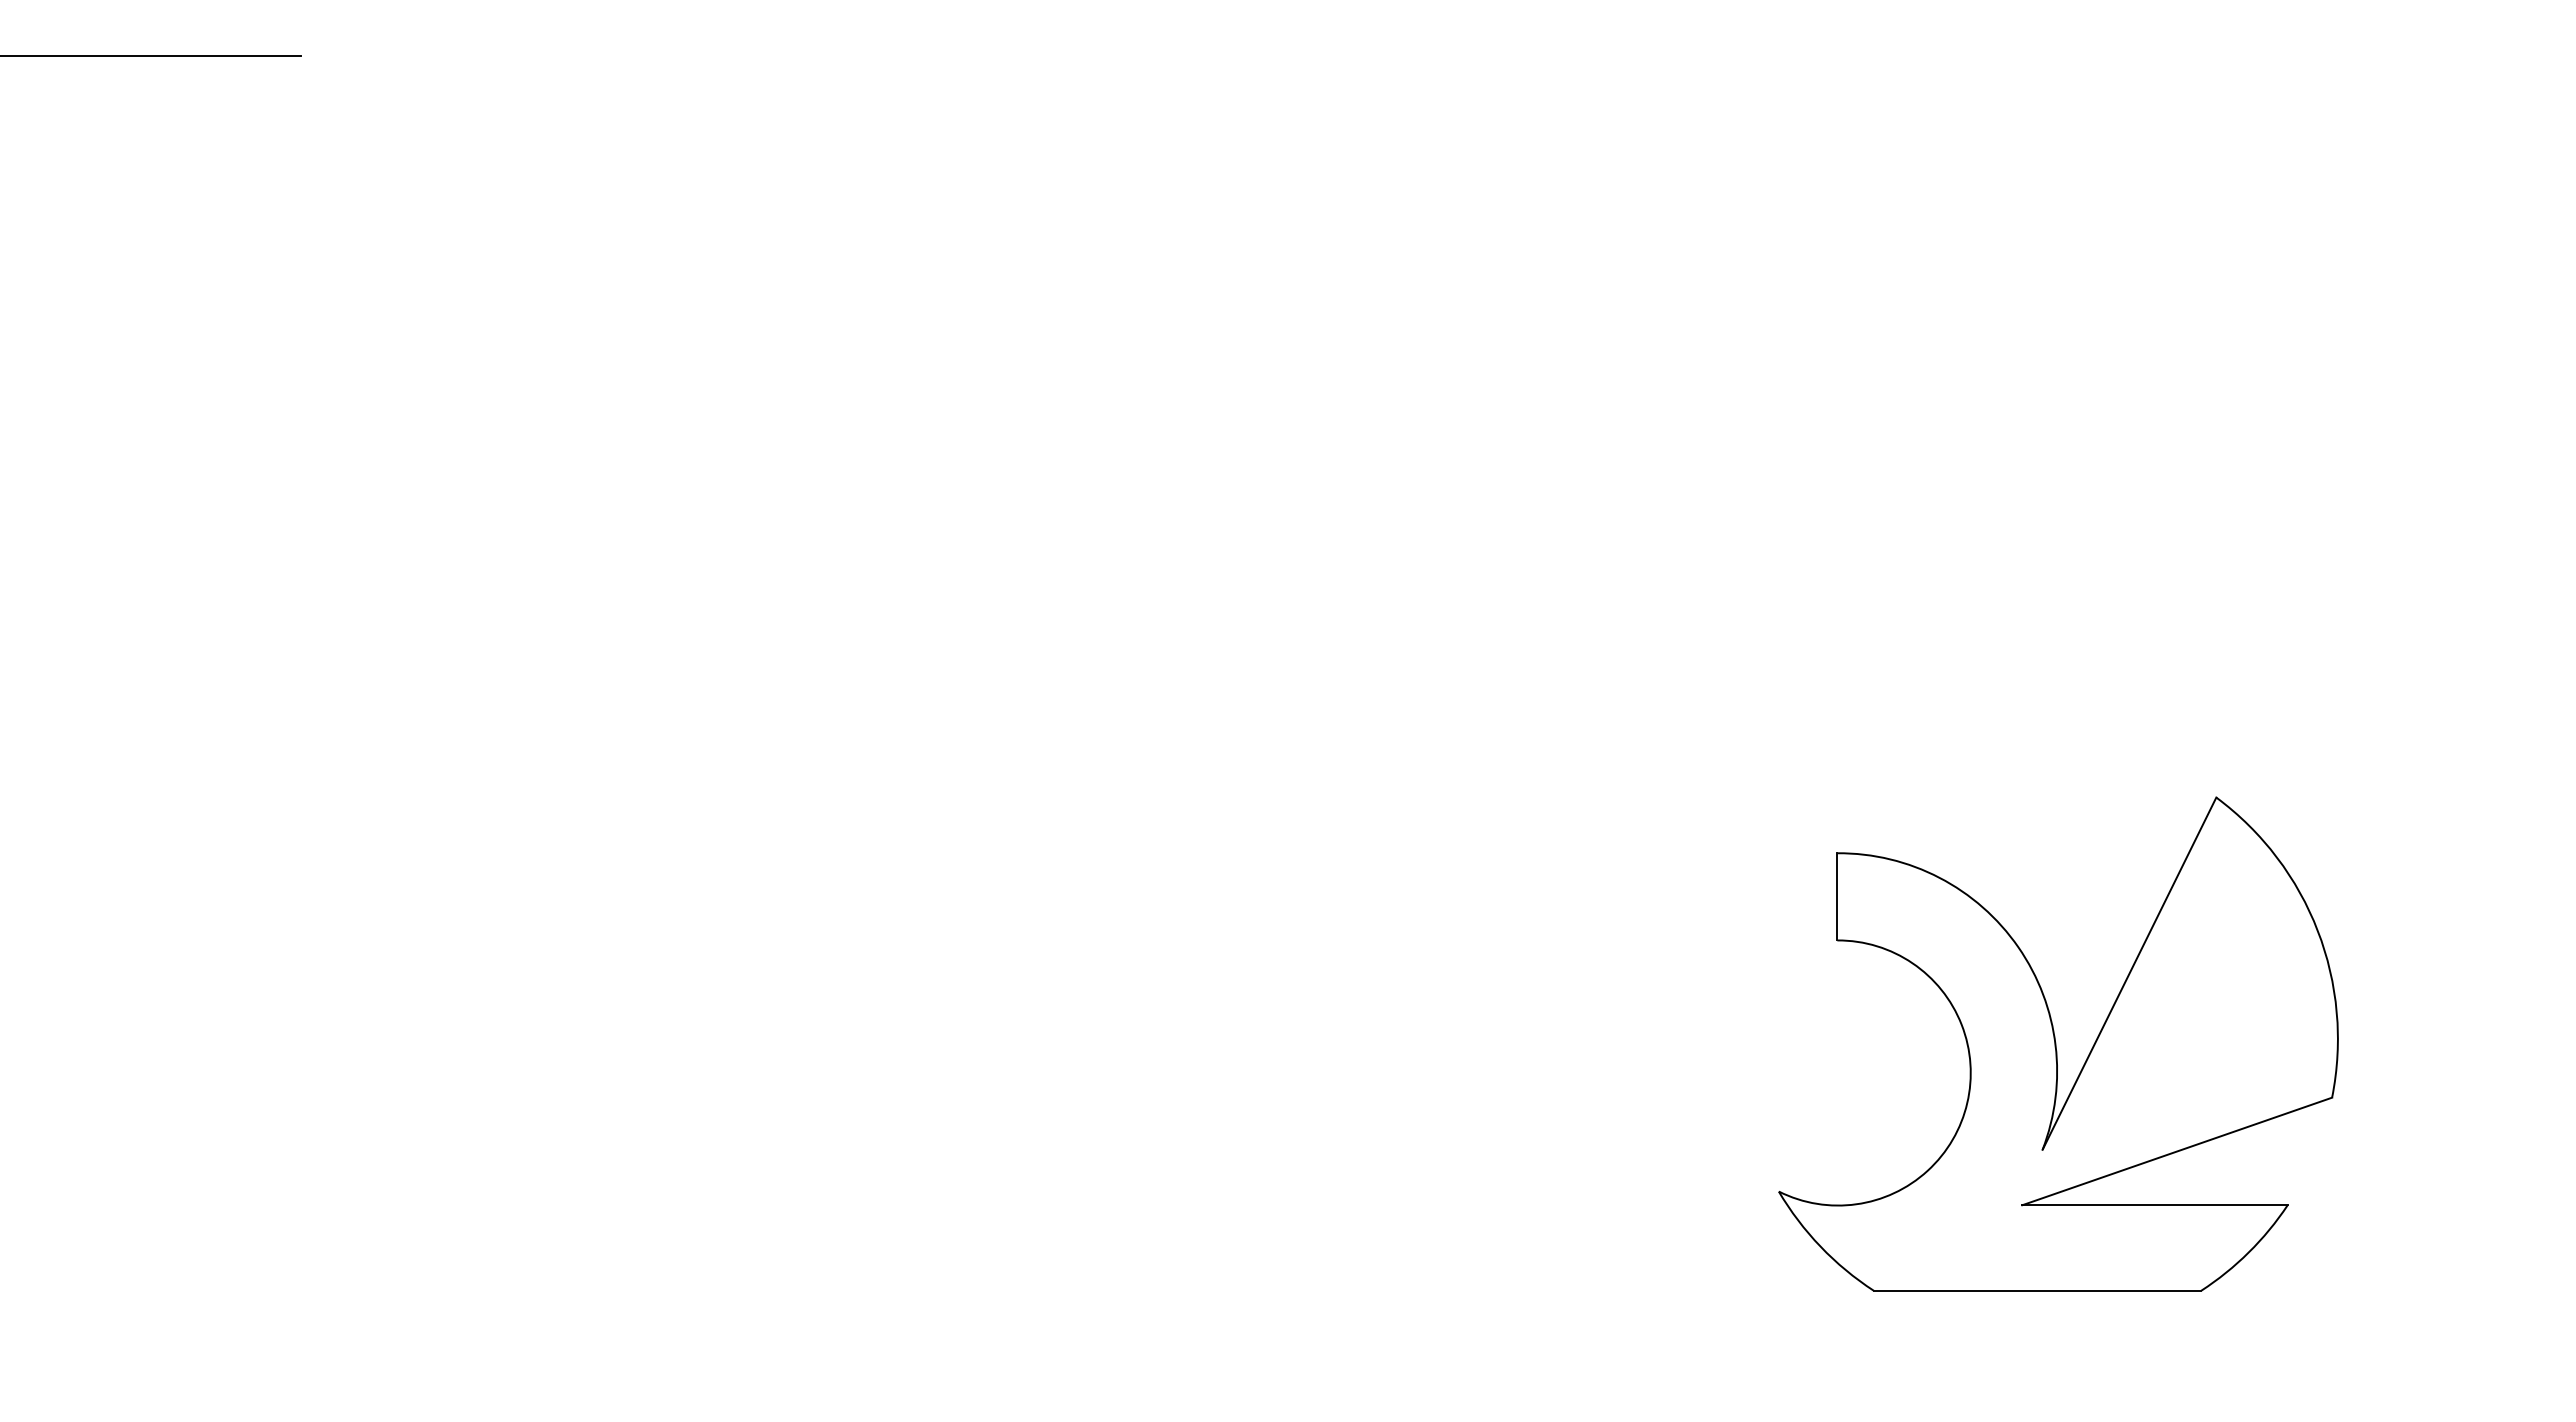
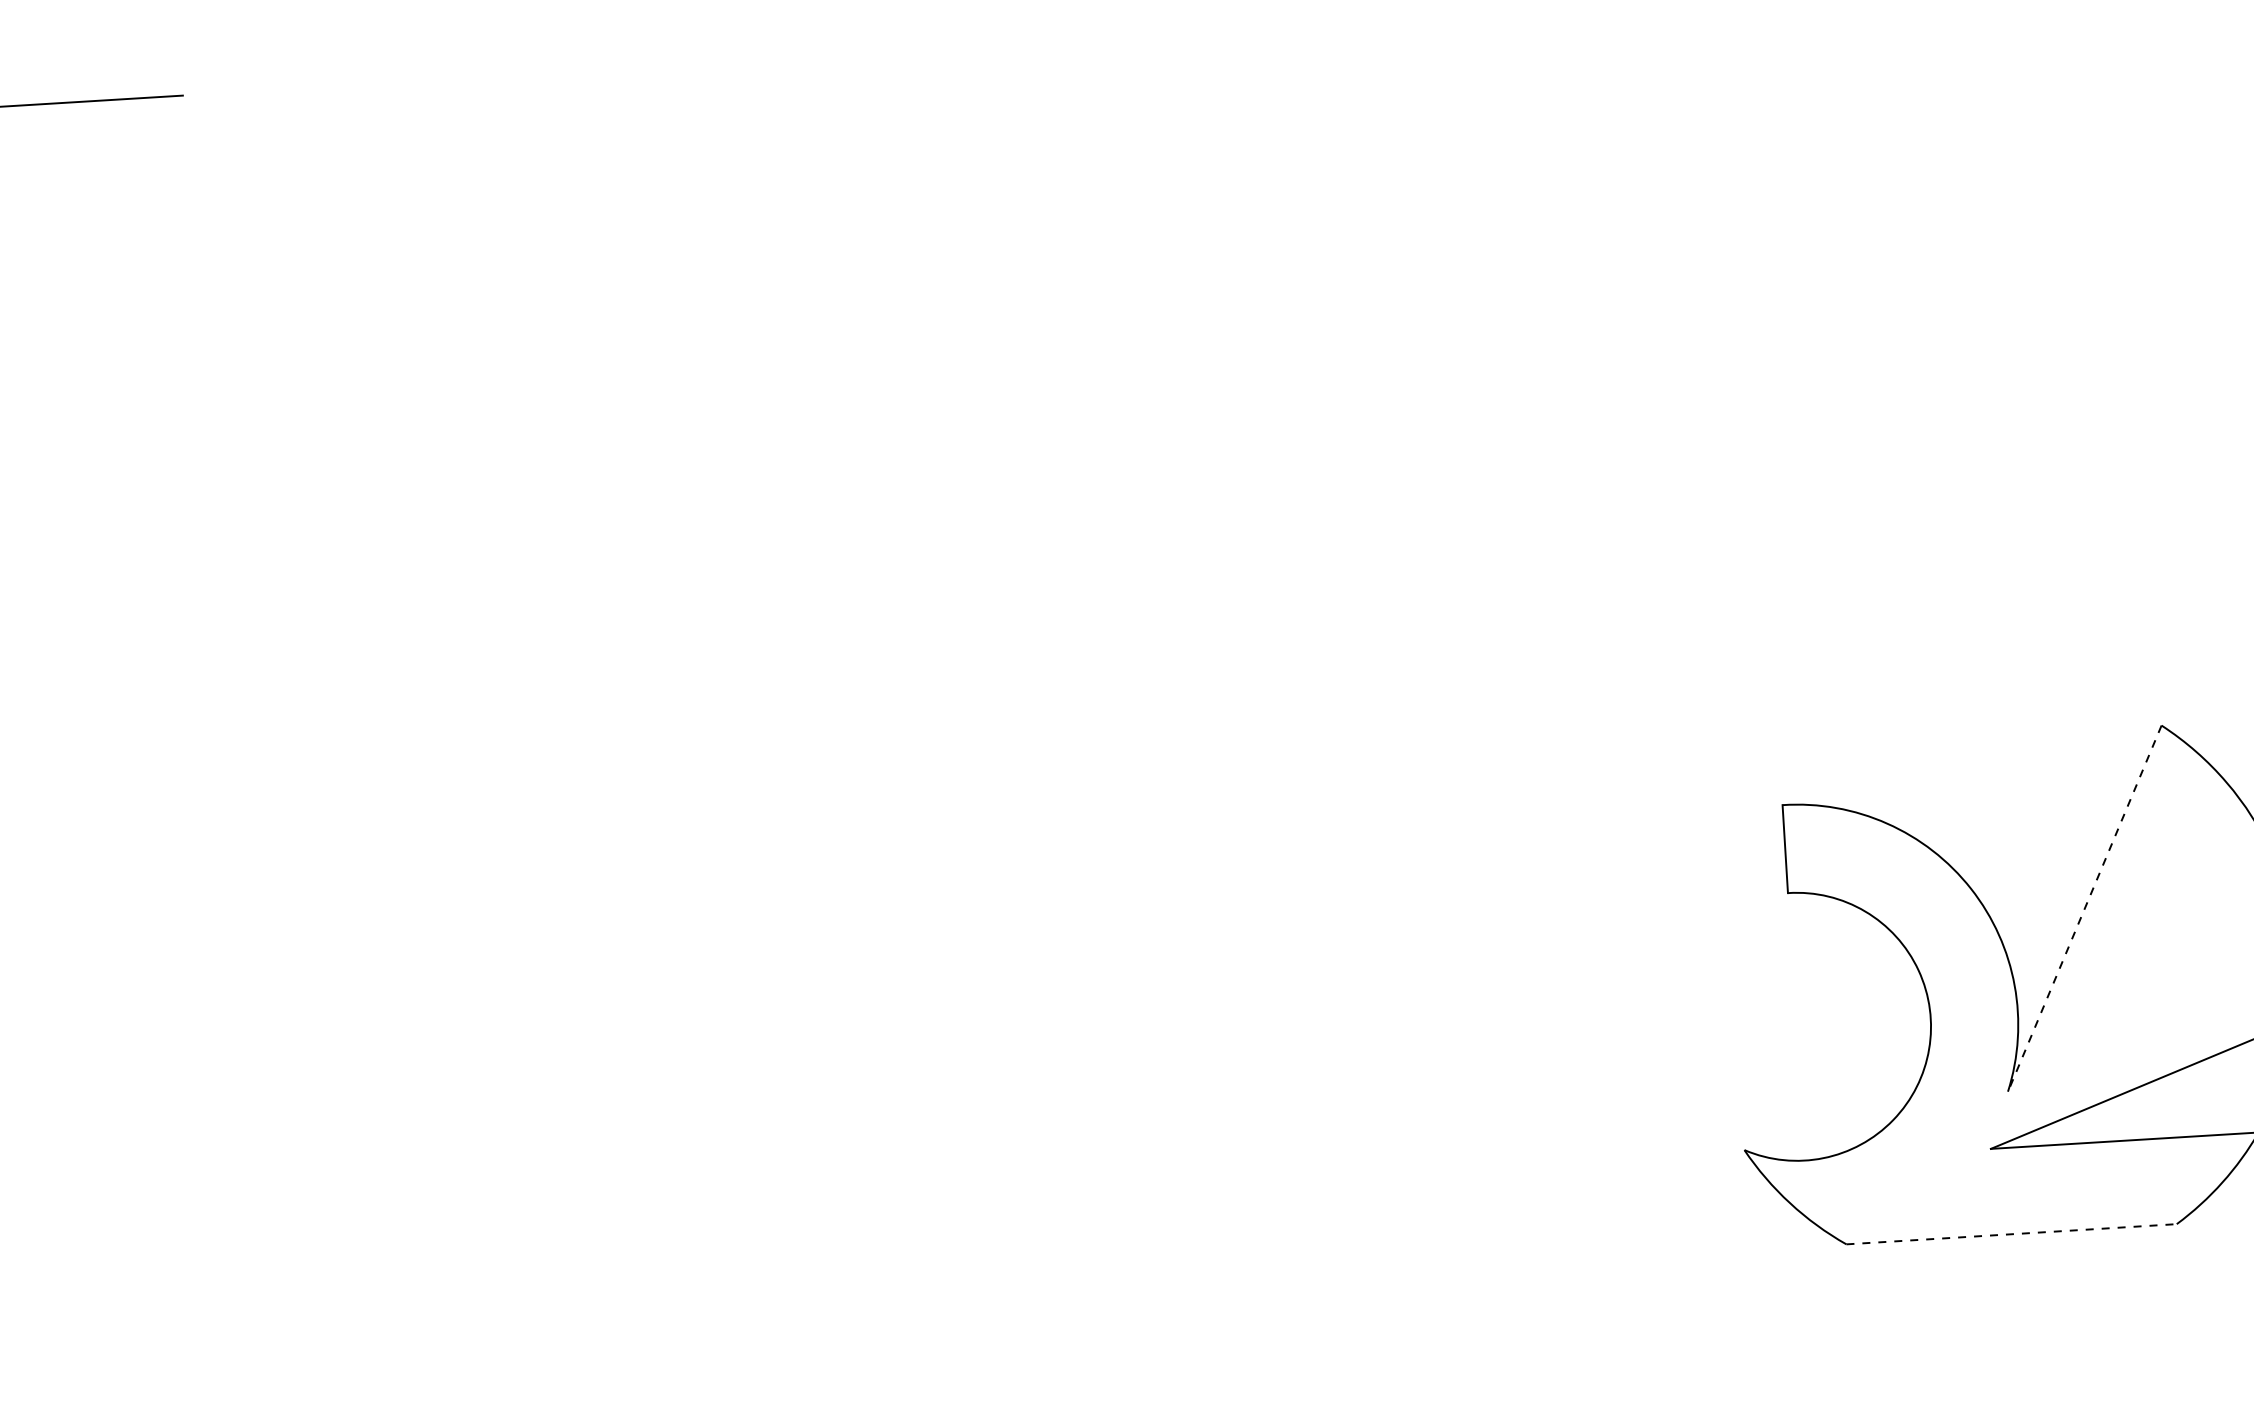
line: (2129, 974) -> (2084, 909), solid -> dashed
line: (2037, 1290) -> (2011, 1233), solid -> dashed

